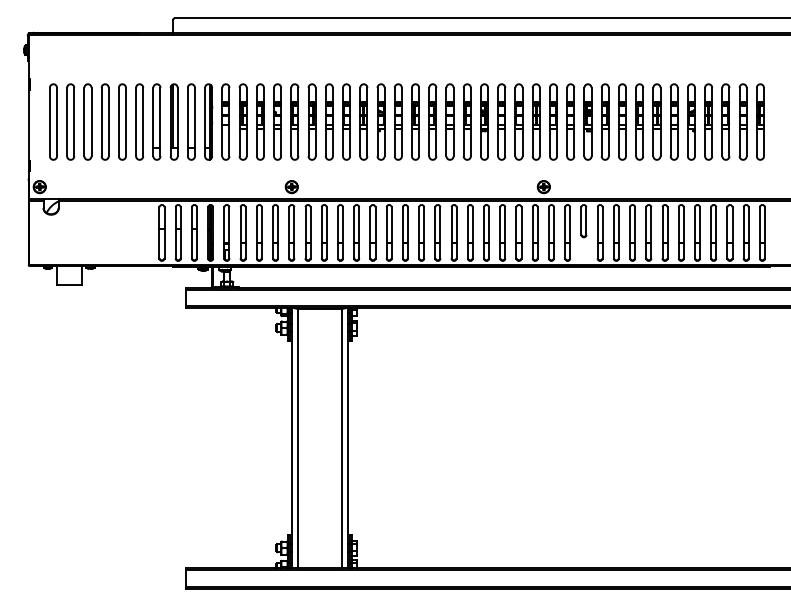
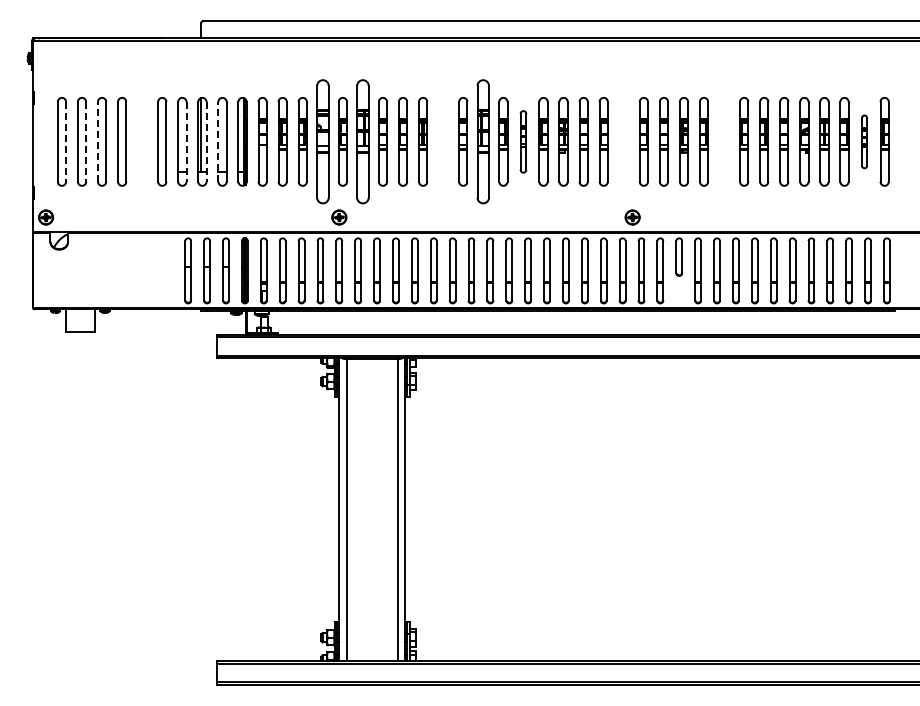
line: (57, 121) -> (66, 141), solid -> dashed
line: (74, 121) -> (86, 141), solid -> dashed
line: (84, 121) -> (97, 141), solid -> dashed
part: (122, 121) -> (142, 141), removed
line: (160, 121) -> (186, 141), solid -> dashed
line: (177, 121) -> (206, 141), solid -> dashed
line: (187, 121) -> (218, 141), solid -> dashed
part: (277, 121) -> (322, 141), size x1.4
part: (311, 121) -> (362, 141), size x1.4
part: (381, 121) -> (443, 141), removed
part: (415, 121) -> (483, 141), size x1.4
part: (450, 121) -> (523, 141), size x0.7
part: (535, 121) -> (623, 141), removed
part: (622, 121) -> (724, 141), removed
part: (743, 121) -> (864, 141), size x0.6

